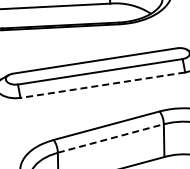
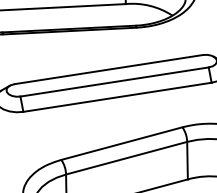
line: (102, 85) -> (117, 97), dashed -> solid
line: (110, 138) -> (126, 158), dashed -> solid

